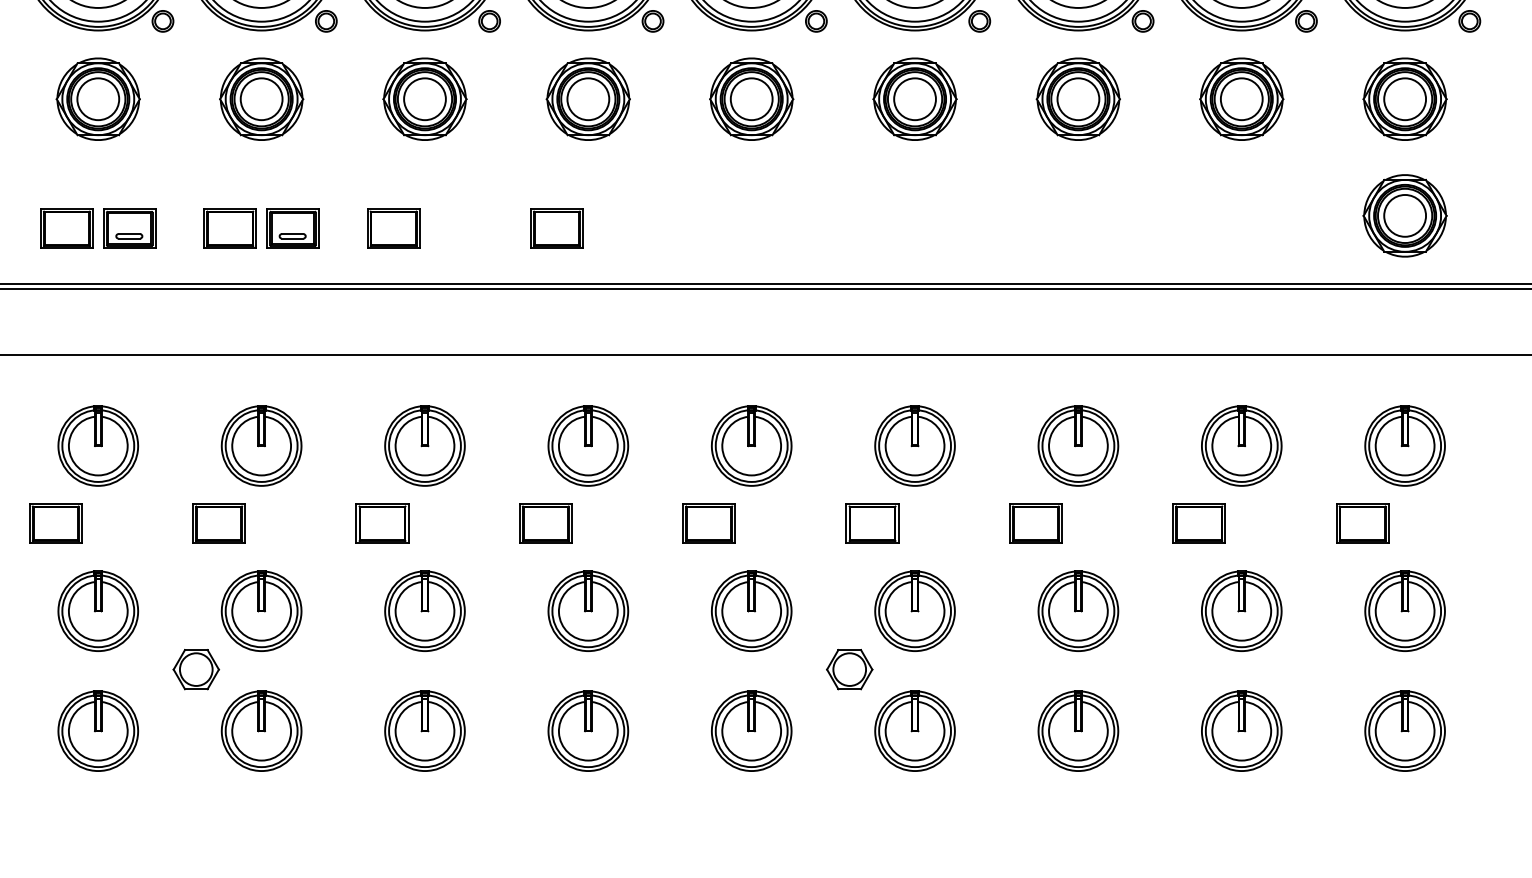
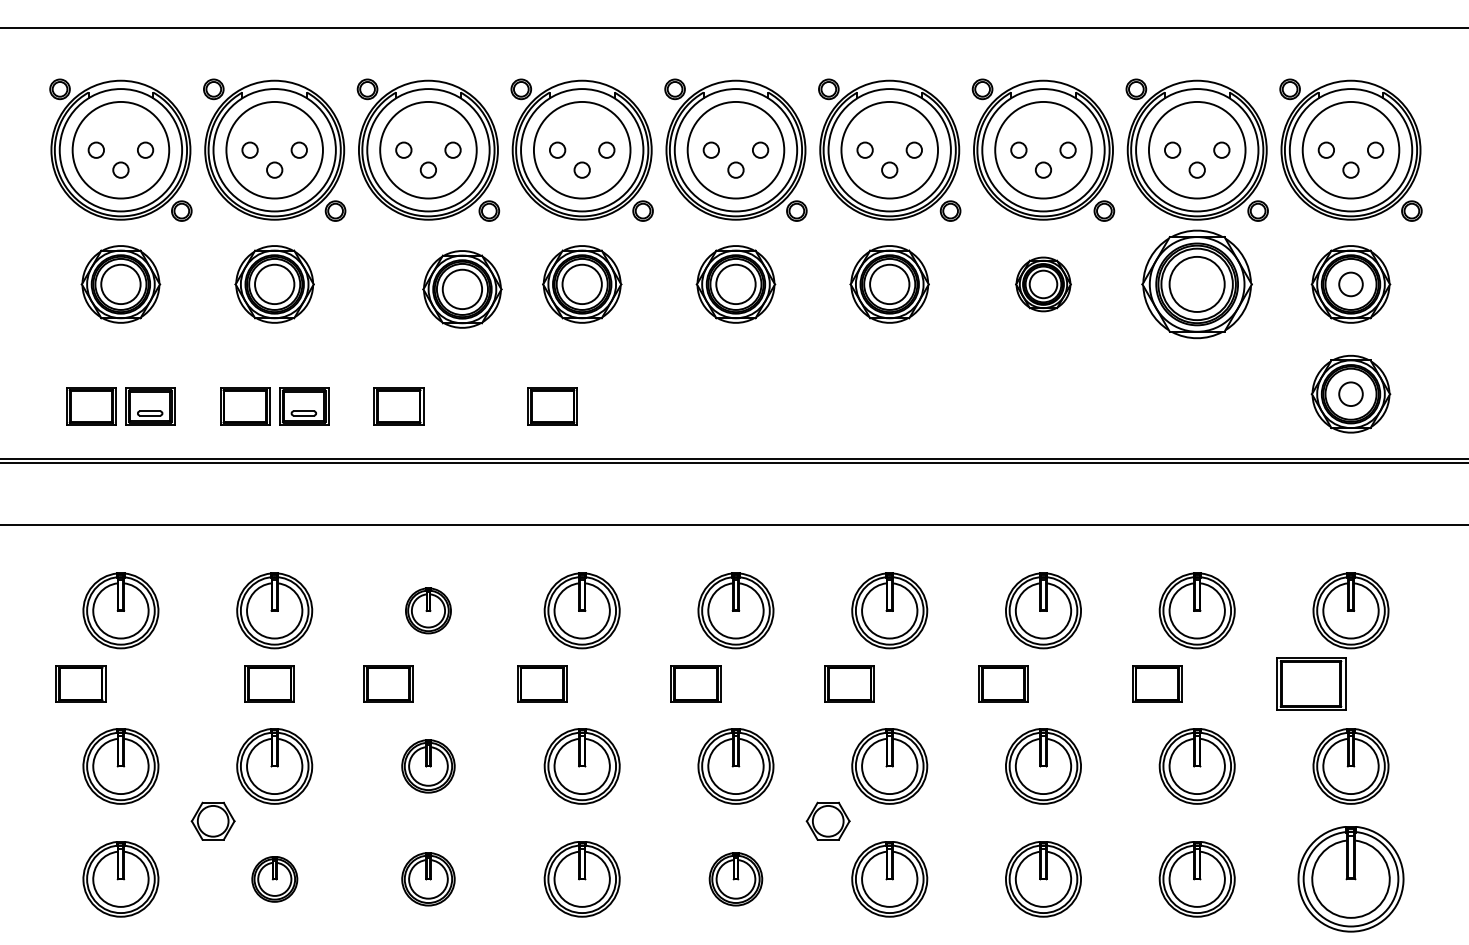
part: (425, 99) -> (462, 289), moved
part: (1078, 99) -> (1043, 284), size x0.7
part: (1242, 99) -> (1197, 284), size x1.4
circle: (1404, 99) -> (1350, 284), size x0.6
circle: (1404, 215) -> (1350, 393), size x0.6
part: (425, 445) -> (428, 610), size x0.6
part: (218, 523) -> (269, 683), moved
part: (1362, 523) -> (1310, 683), size x1.4
part: (425, 611) -> (428, 766), size x0.7
part: (261, 731) -> (274, 879), size x0.6
part: (425, 731) -> (428, 879), size x0.7
part: (751, 731) -> (735, 879), size x0.7
part: (1404, 731) -> (1350, 879), size x1.4

